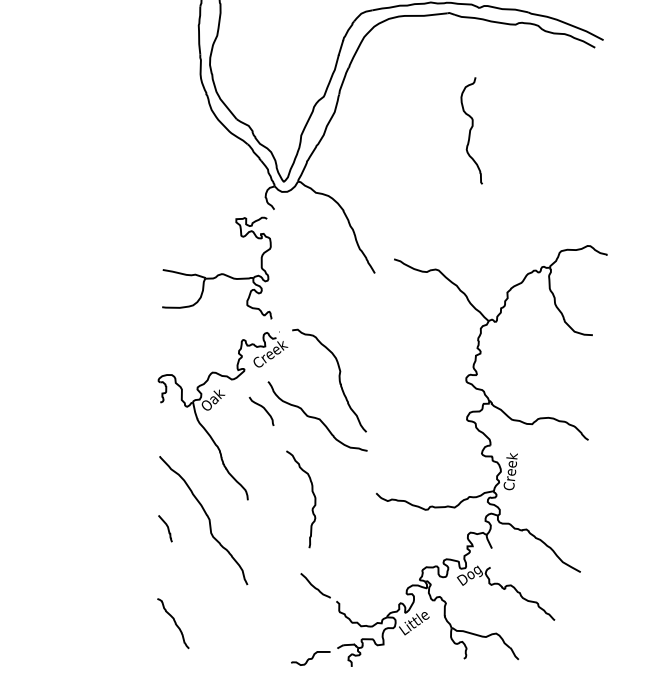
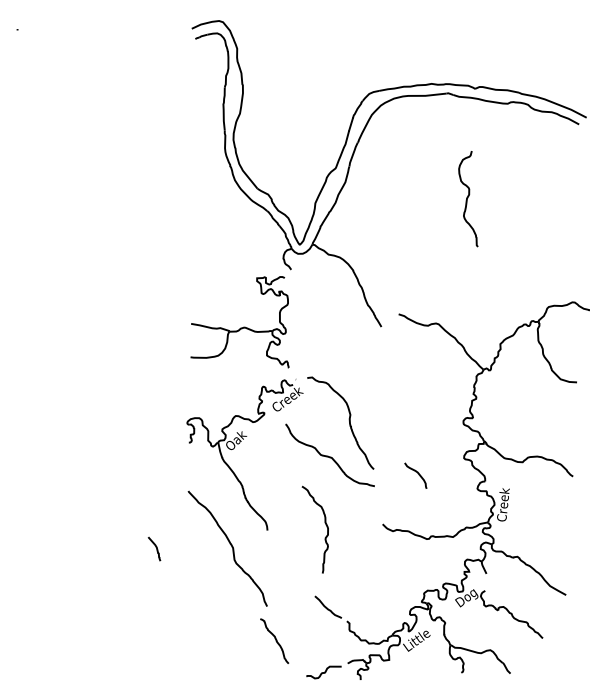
curve: (263, 408) -> (417, 473), moved
curve: (166, 526) -> (155, 547), moved
part: (173, 622) -> (274, 640), moved

